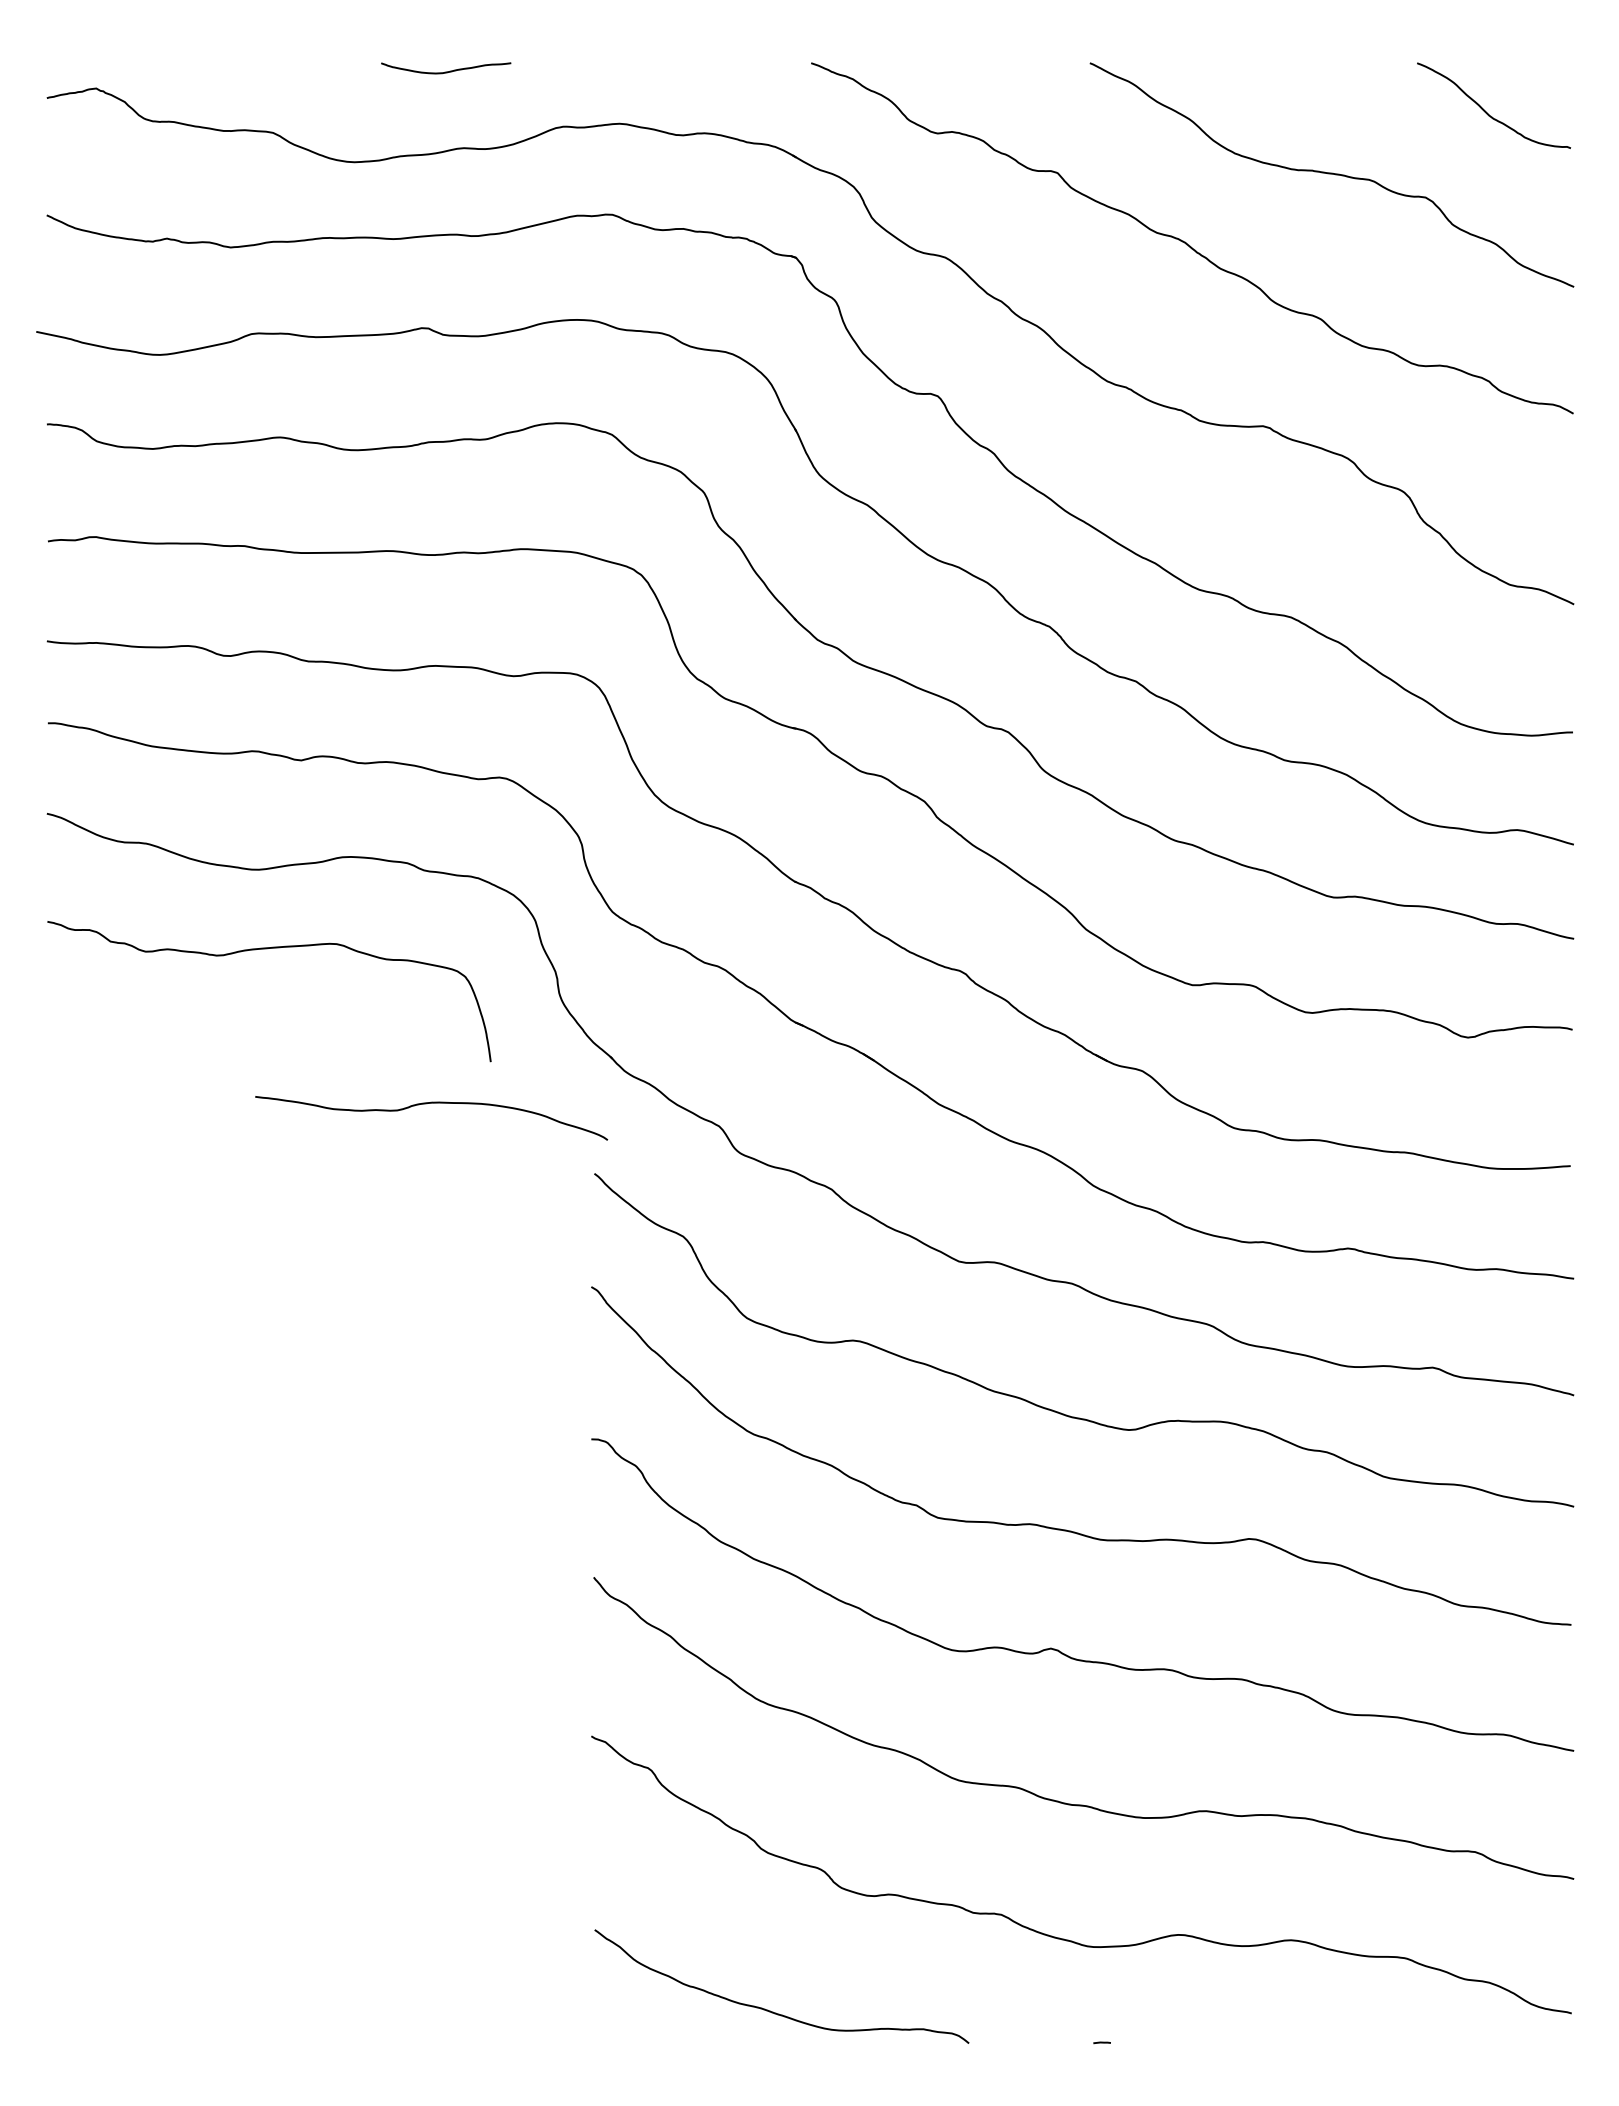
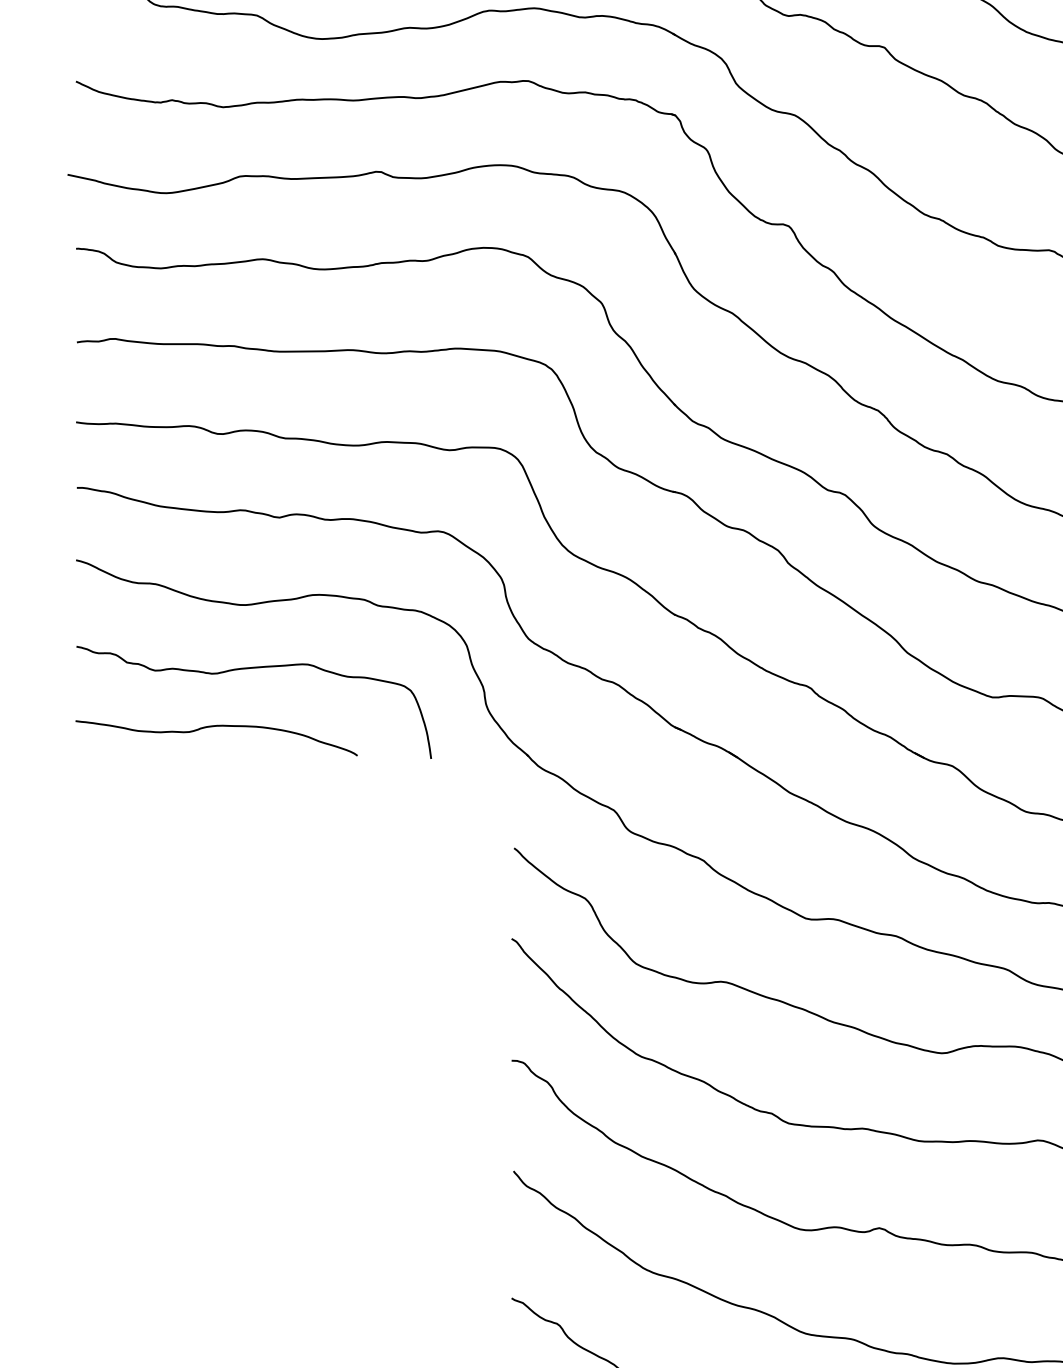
curve: (426, 1104) -> (212, 727), moved

